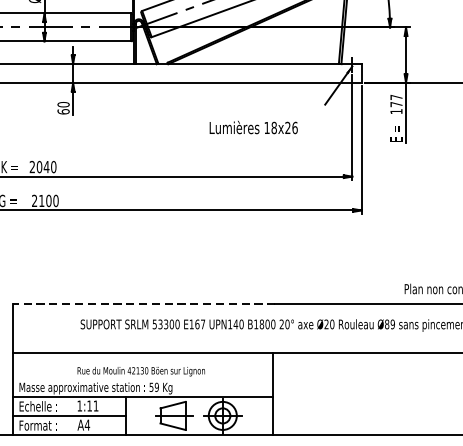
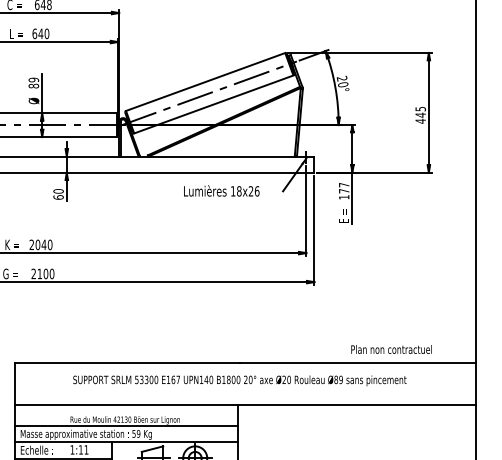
text: (253, 126) -> (221, 190), moved
line: (143, 304) -> (127, 362), dashed -> solid
line: (142, 378) -> (126, 426), added

